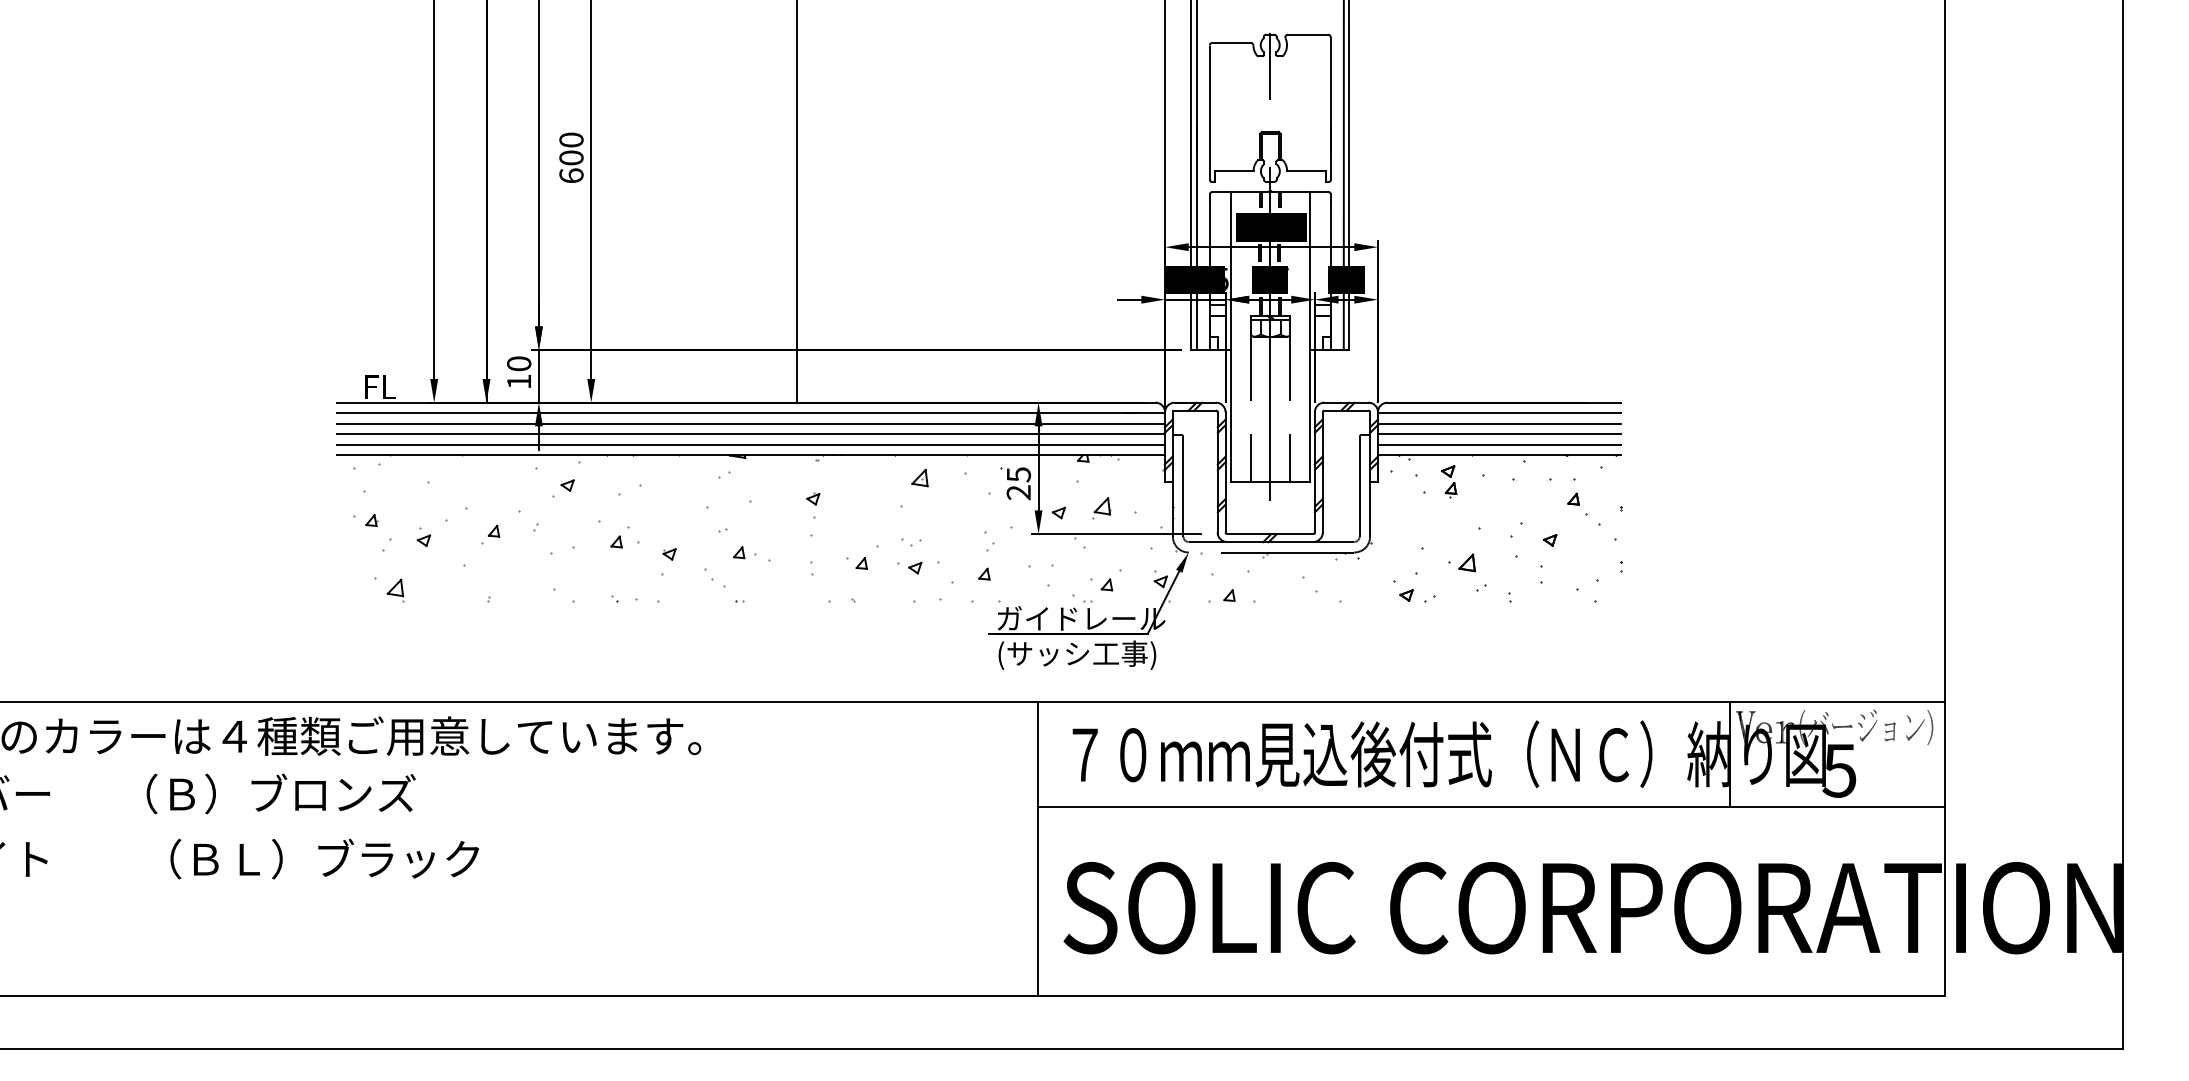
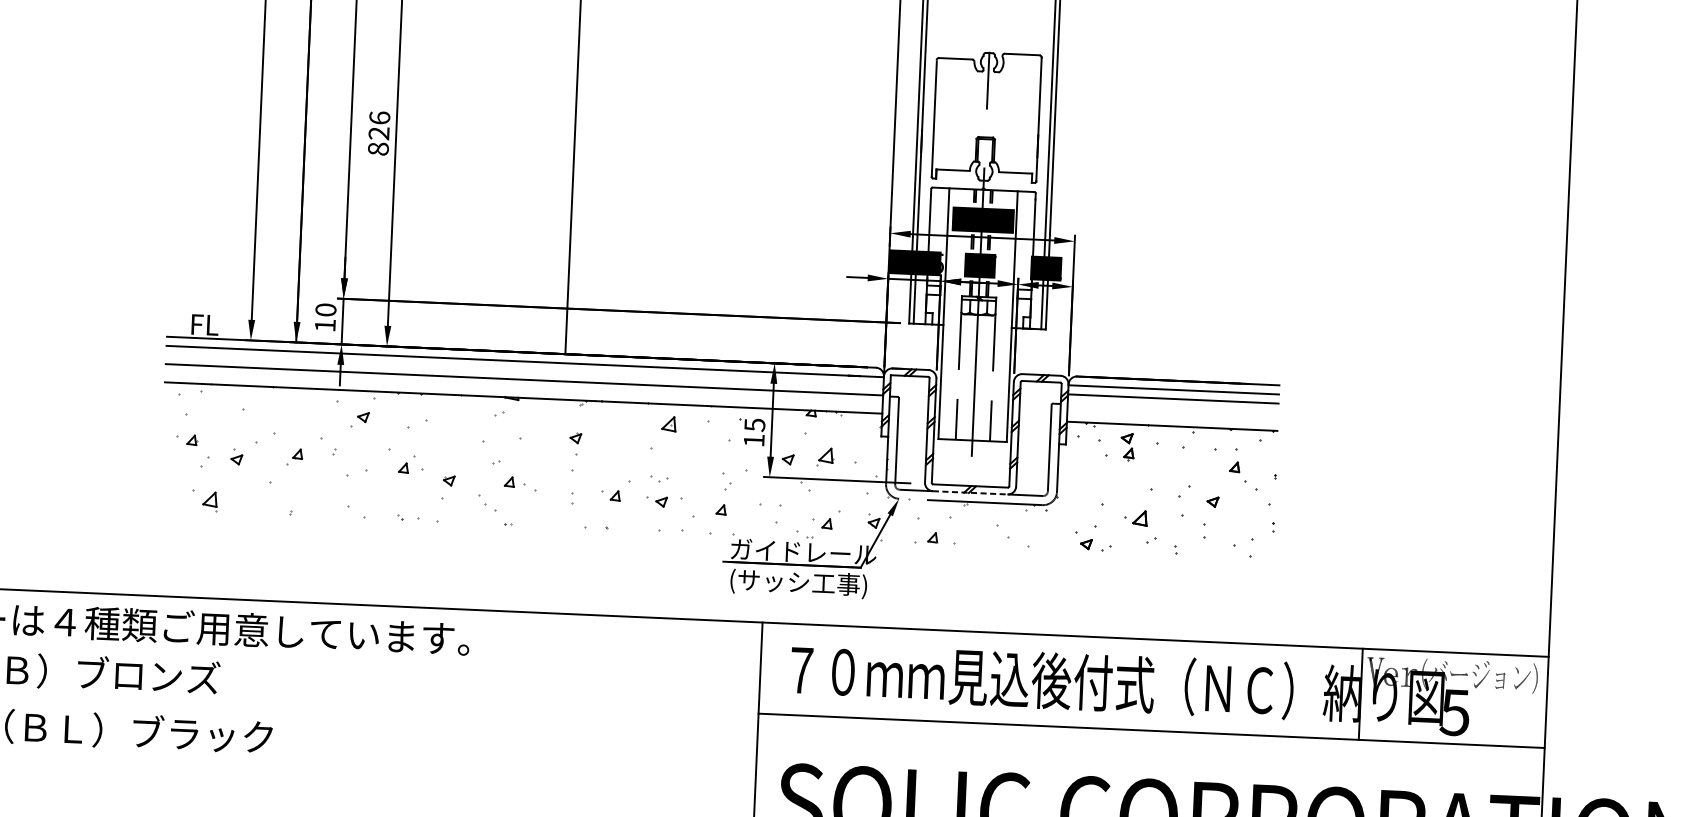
text: (571, 157) -> (379, 133), 600 -> 826
line: (751, 423) -> (525, 370), removed
line: (1499, 434) -> (1173, 408), removed
line: (751, 444) -> (524, 388), removed
line: (1499, 444) -> (1172, 417), removed
text: (1018, 492) -> (753, 440), 25 -> 15
line: (1270, 542) -> (970, 493), solid -> dashed

